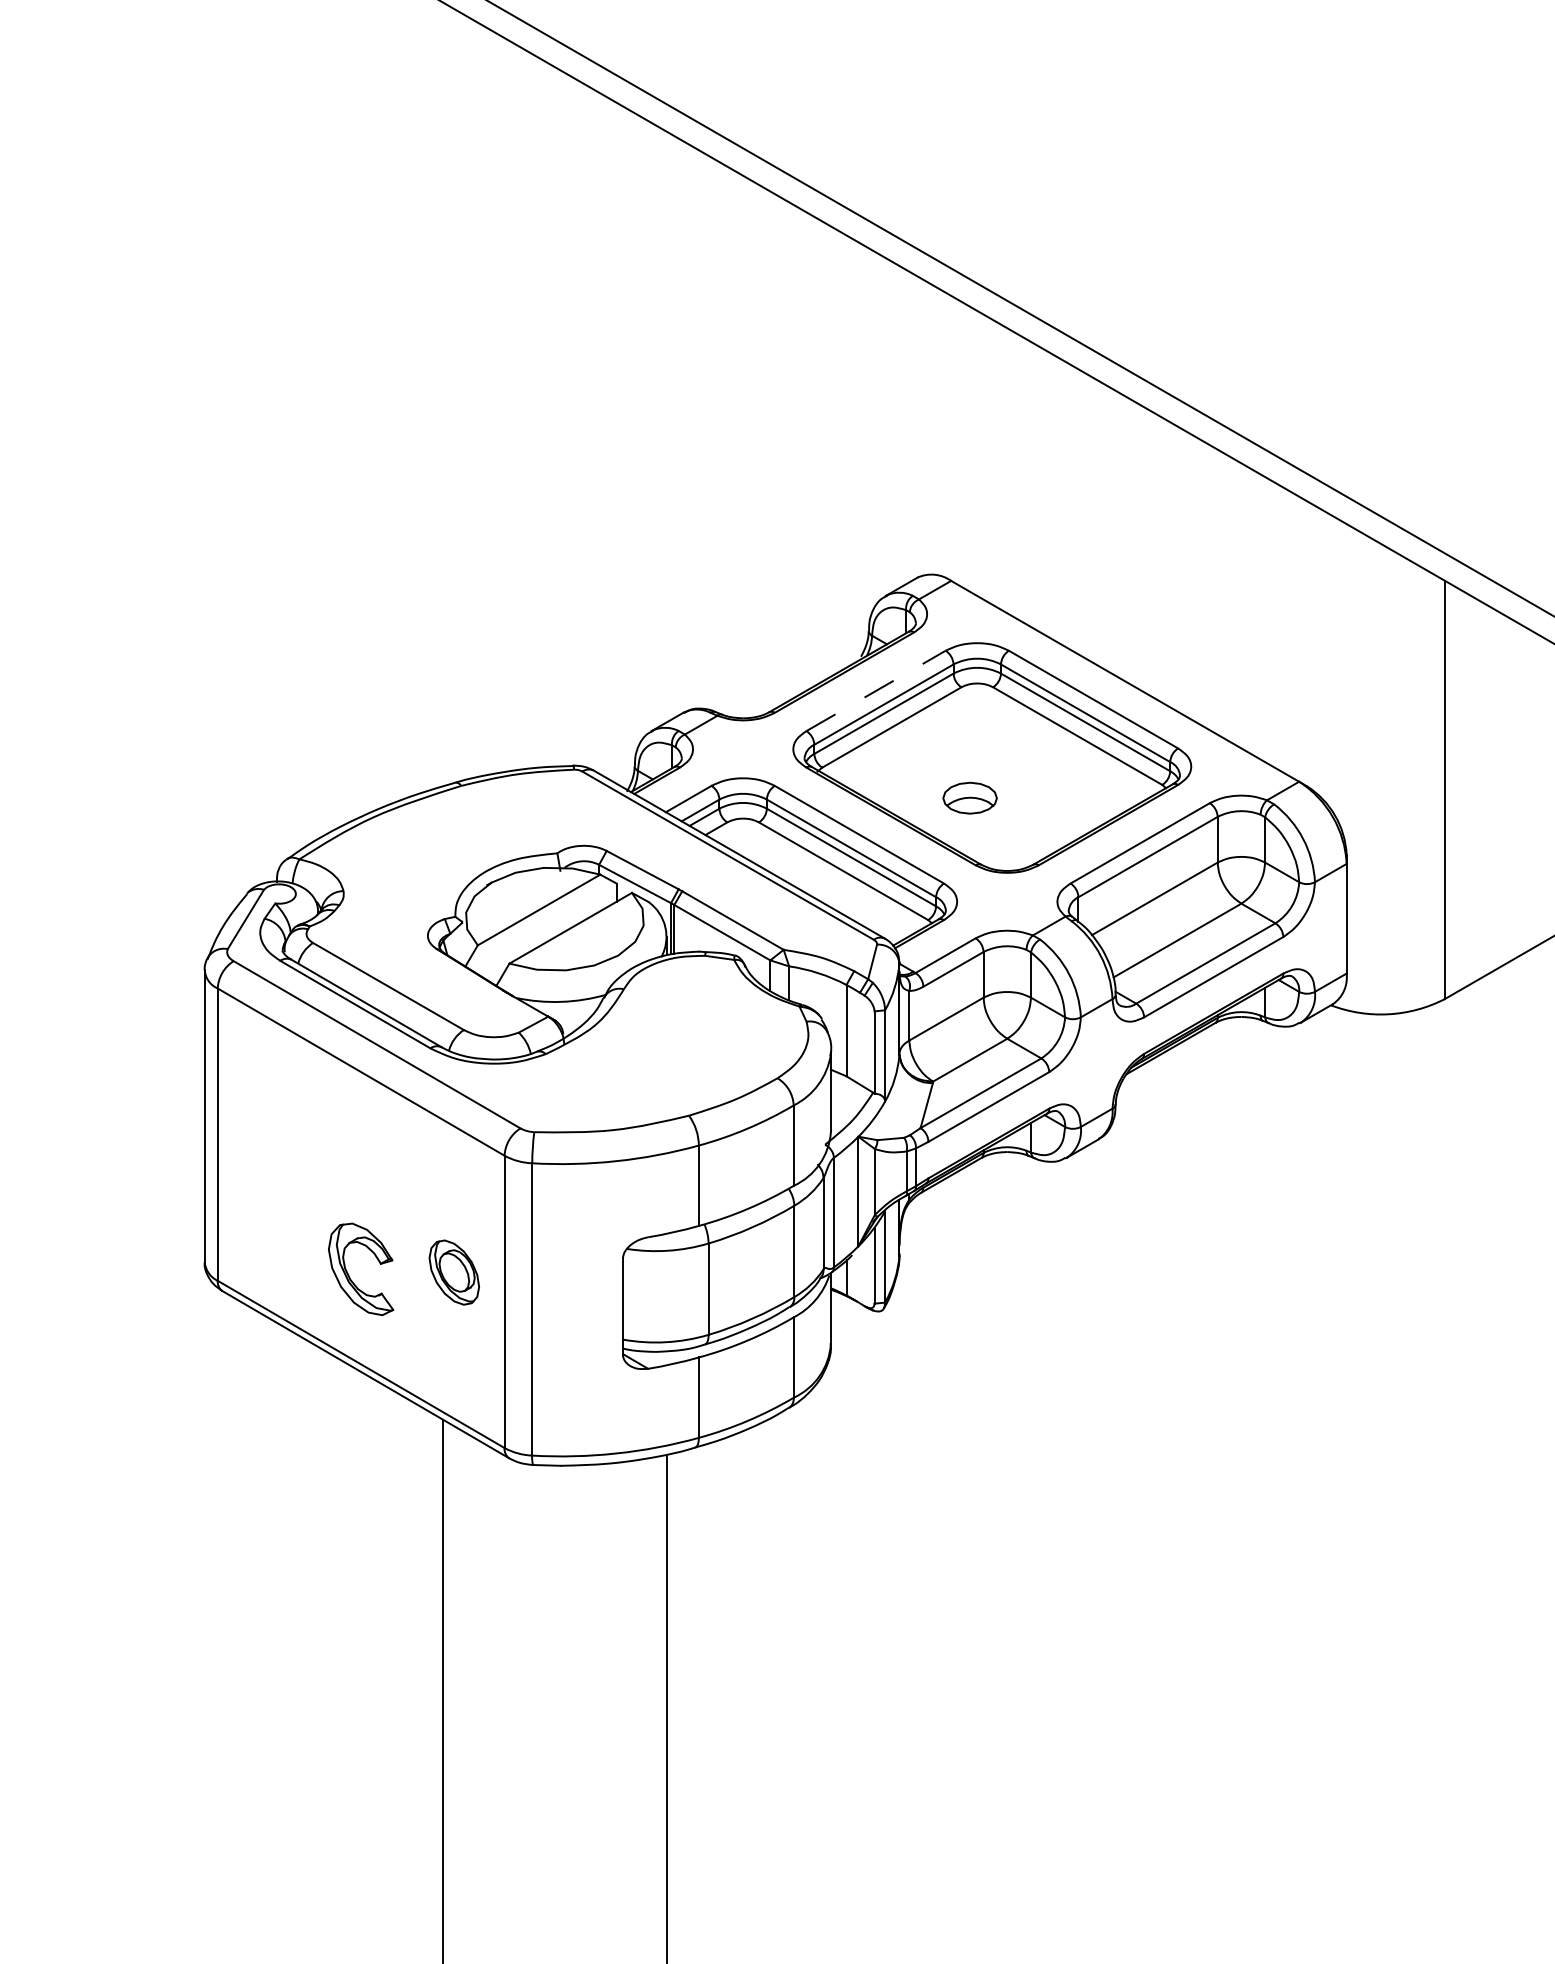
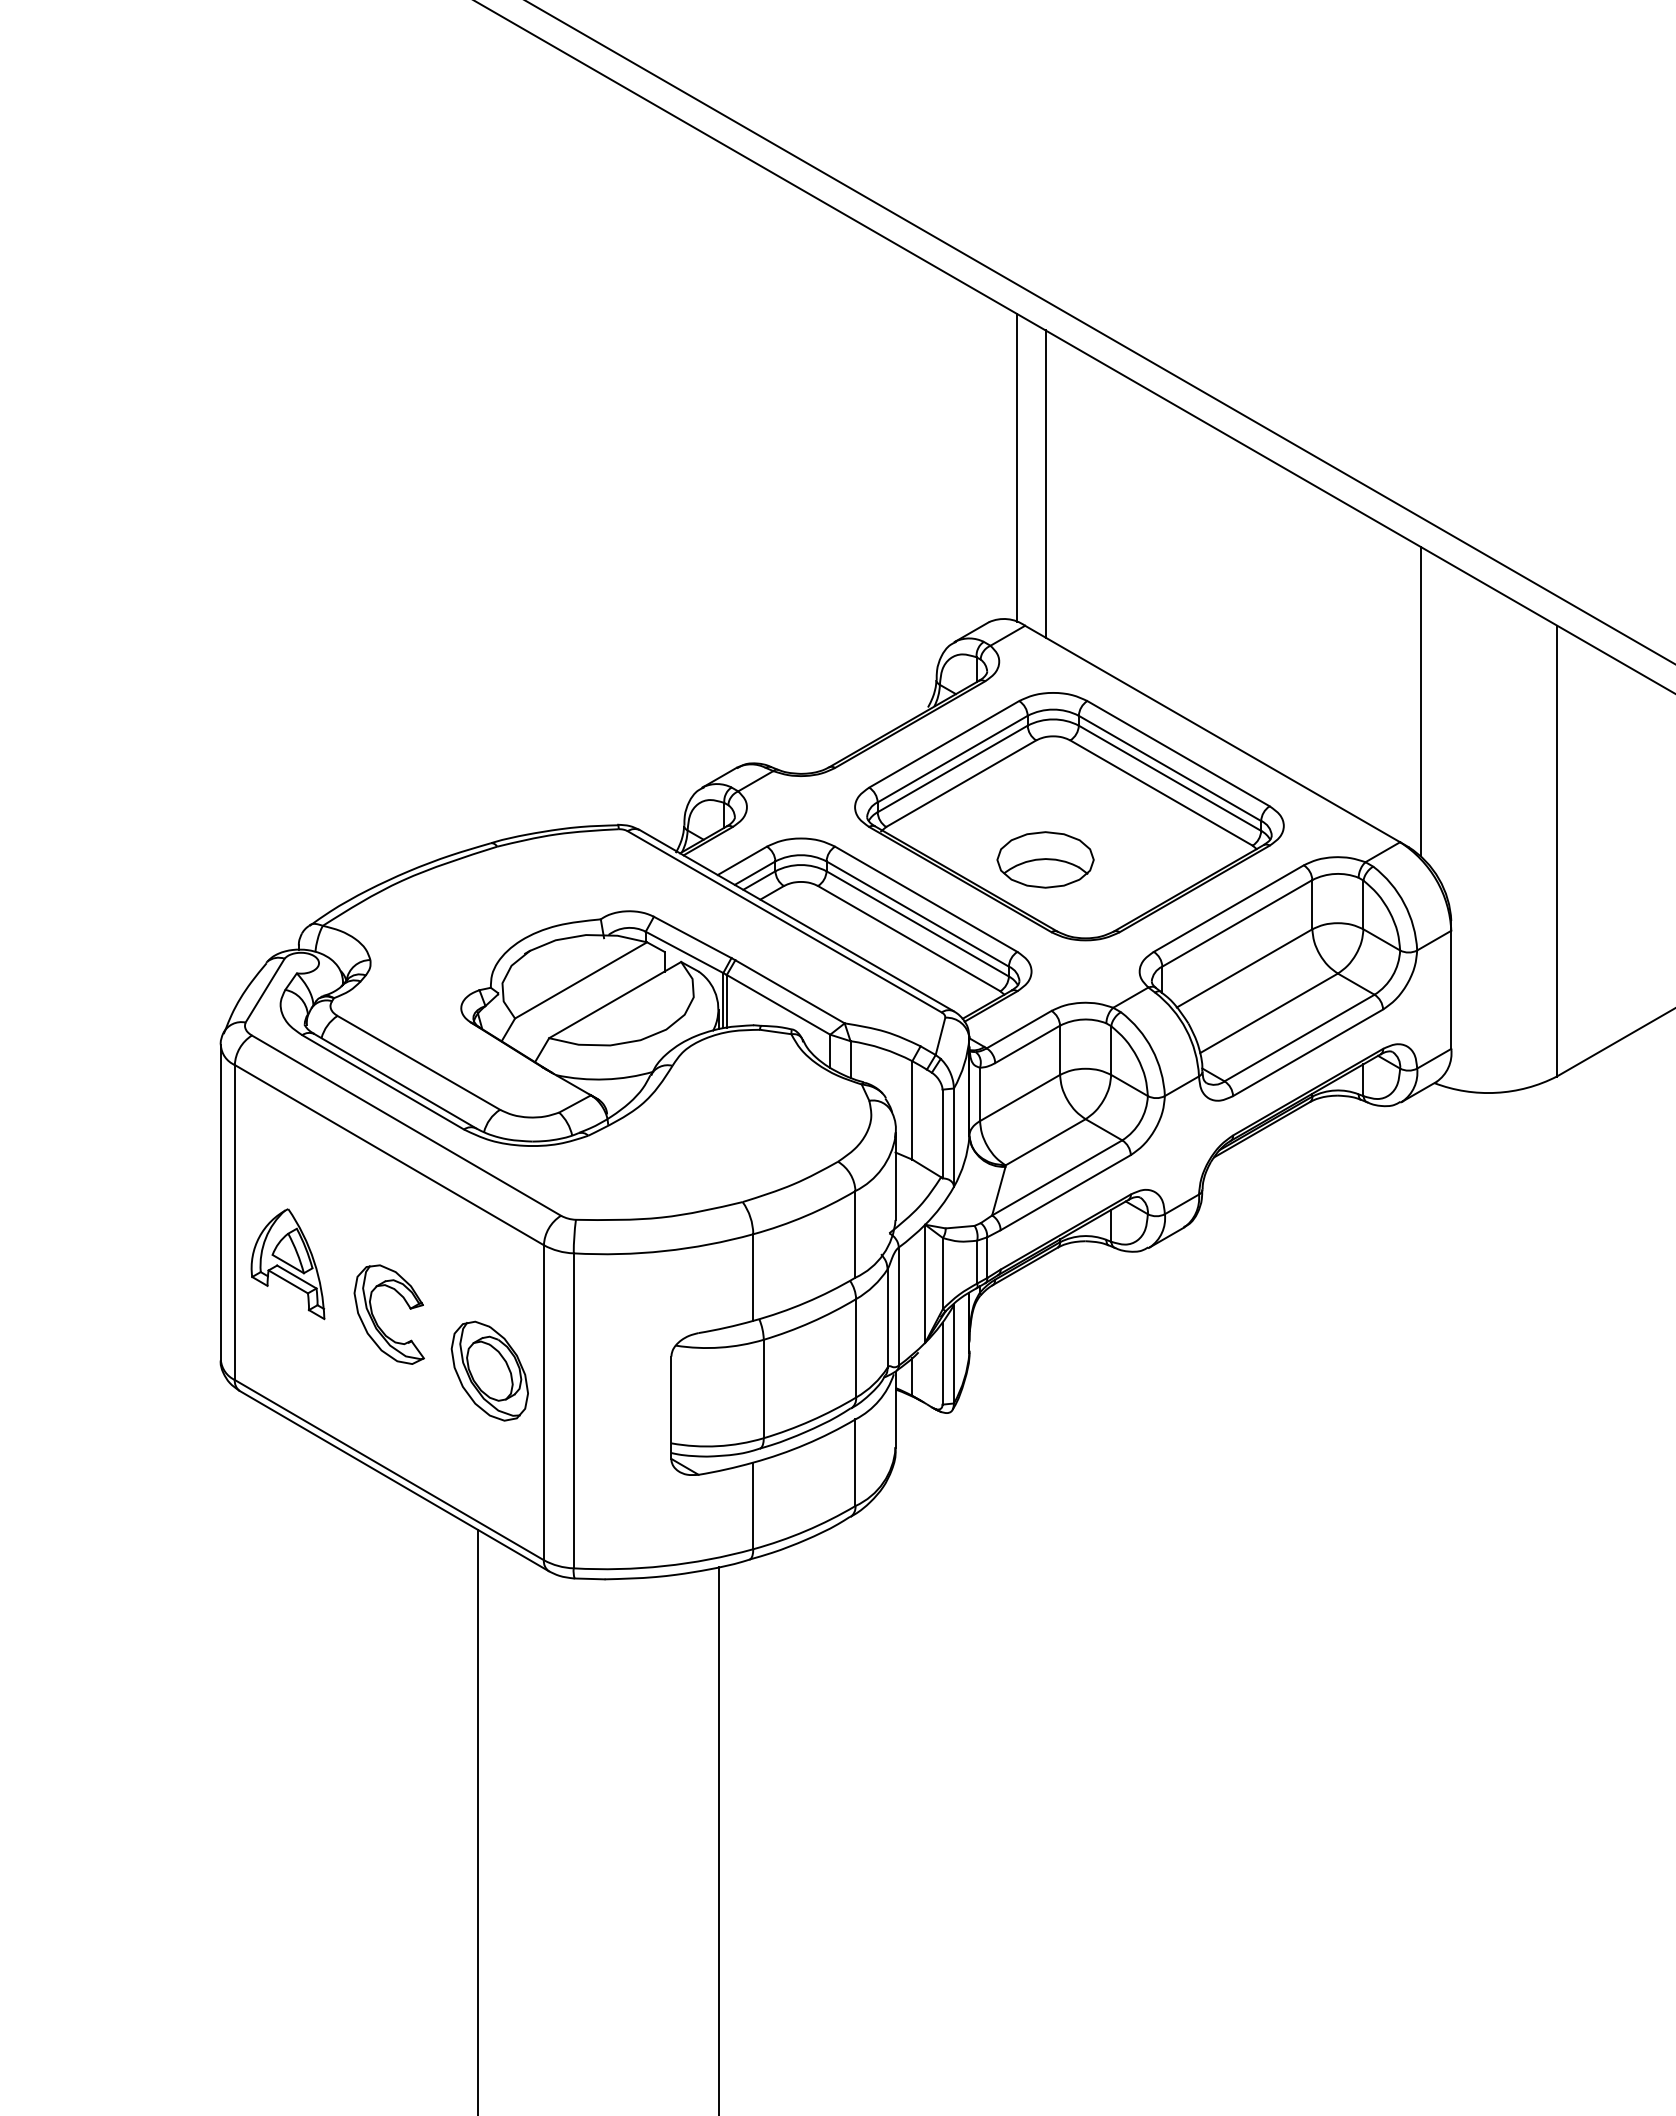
line: (944, 434) -> (1017, 467), added
line: (970, 448) -> (1045, 483), added
line: (1318, 651) -> (1420, 701), added
line: (876, 691) -> (944, 744), dashed -> solid
part: (970, 797) -> (1045, 859), size x1.67
part: (266, 1173) -> (287, 1264), added
part: (454, 1272) -> (489, 1370), size x1.43
part: (349, 1274) -> (376, 1320), moved

